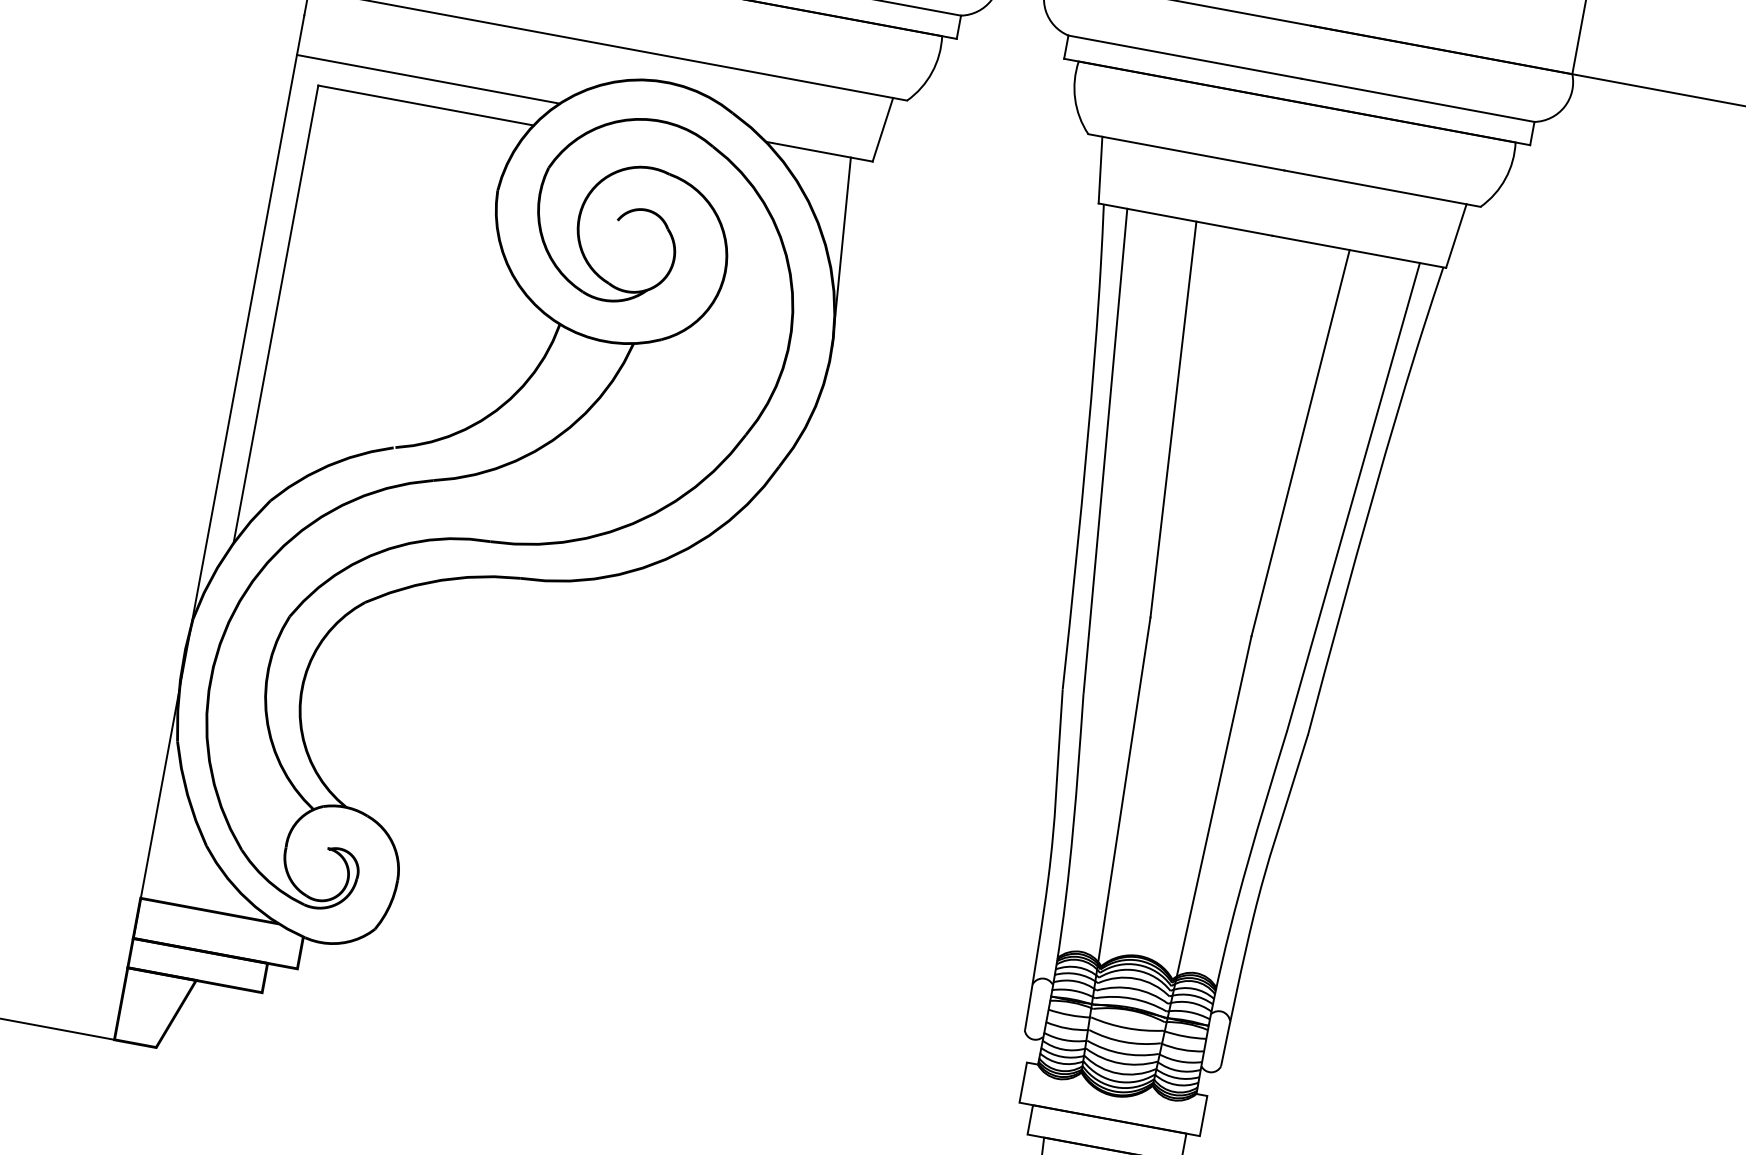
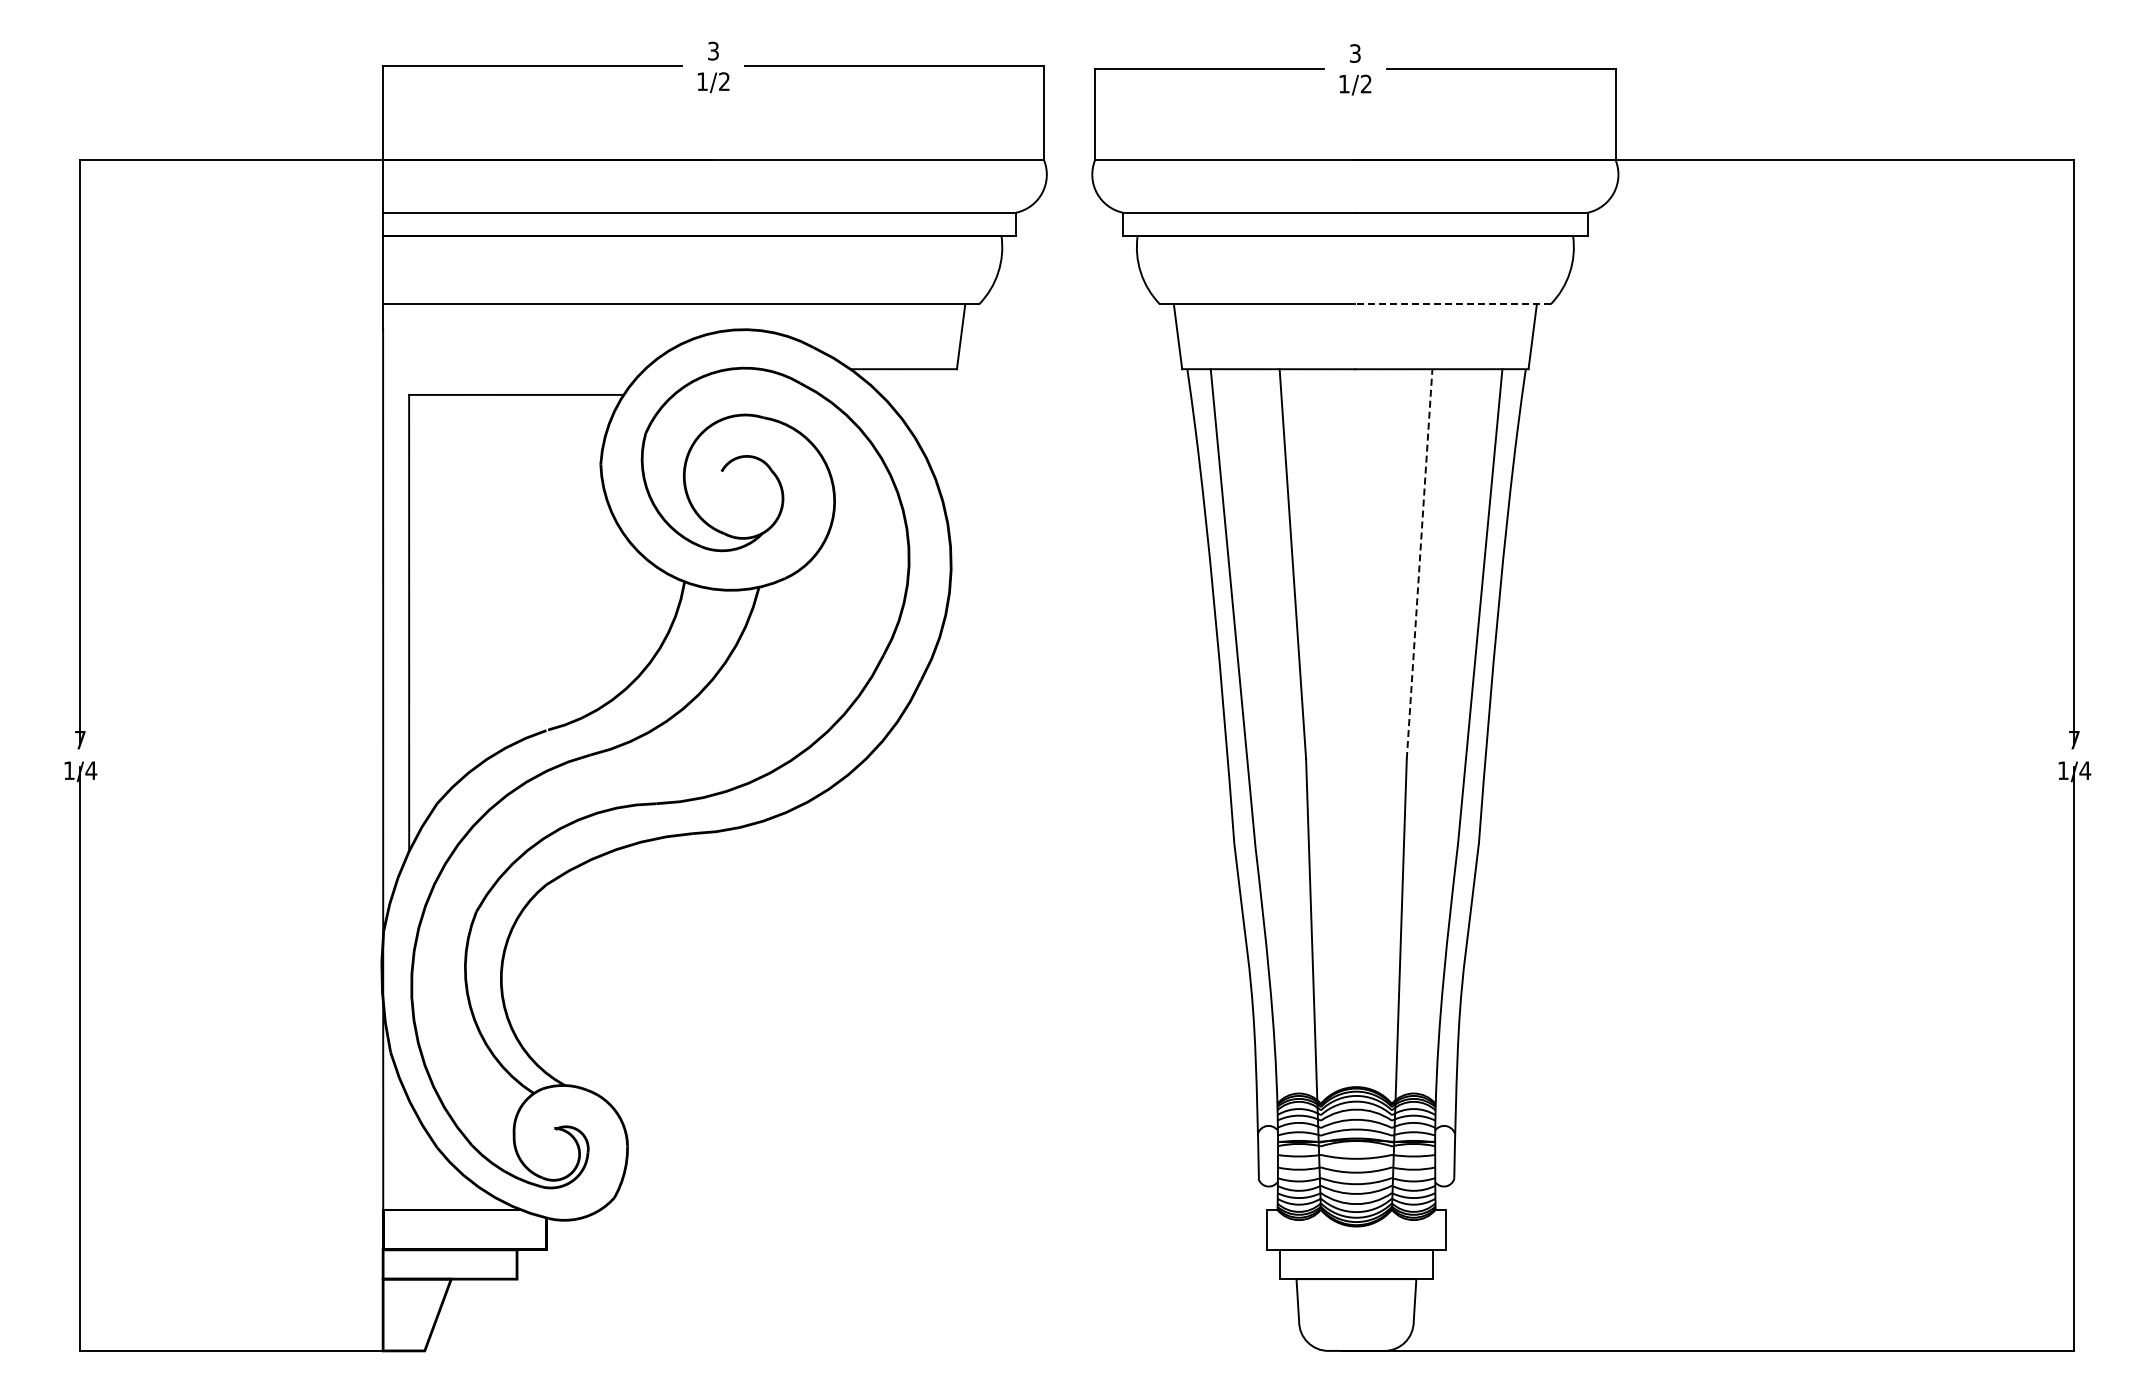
line: (428, 79) -> (514, 369), removed
line: (1382, 189) -> (1453, 304), solid -> dashed
line: (841, 252) -> (943, 462), removed
line: (1300, 442) -> (1419, 563), solid -> dashed

